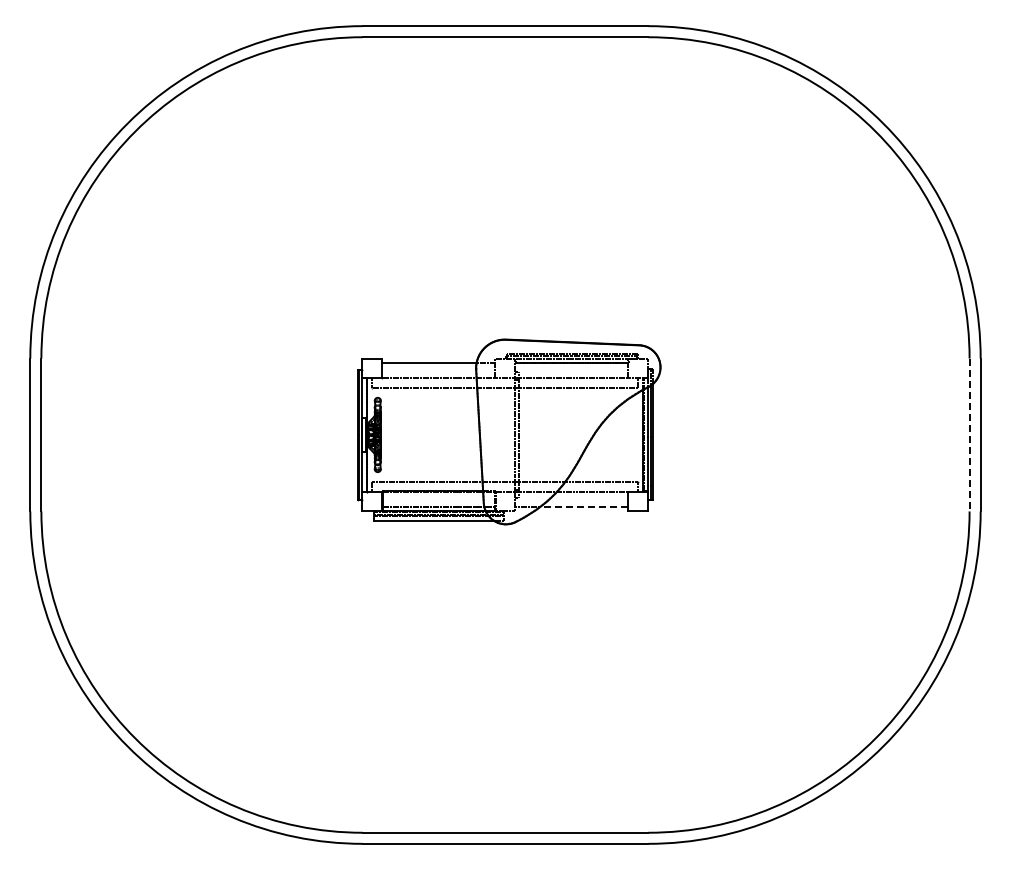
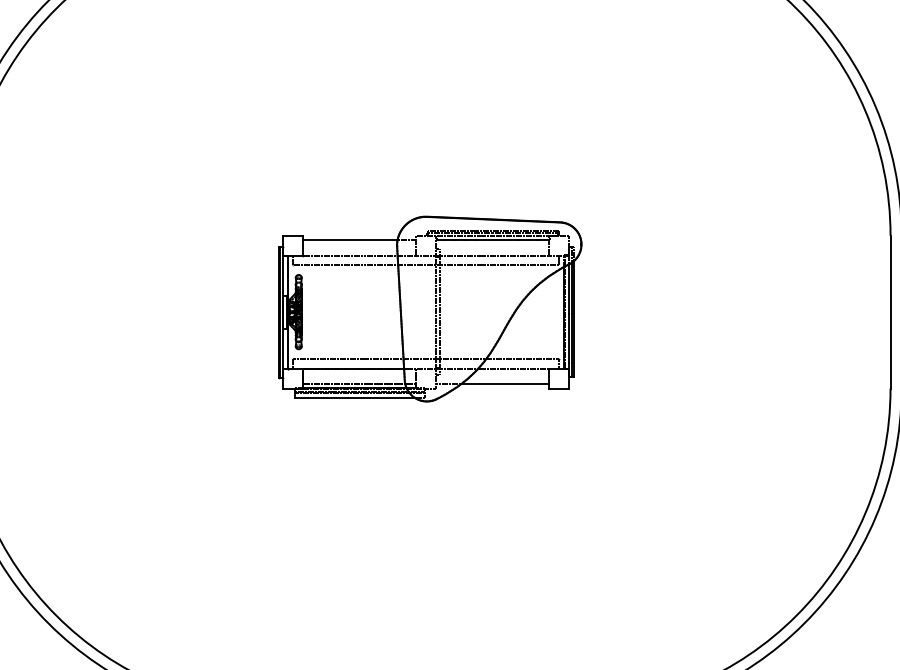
line: (969, 435) -> (890, 312), dashed -> solid
line: (584, 507) -> (505, 384), dashed -> solid

